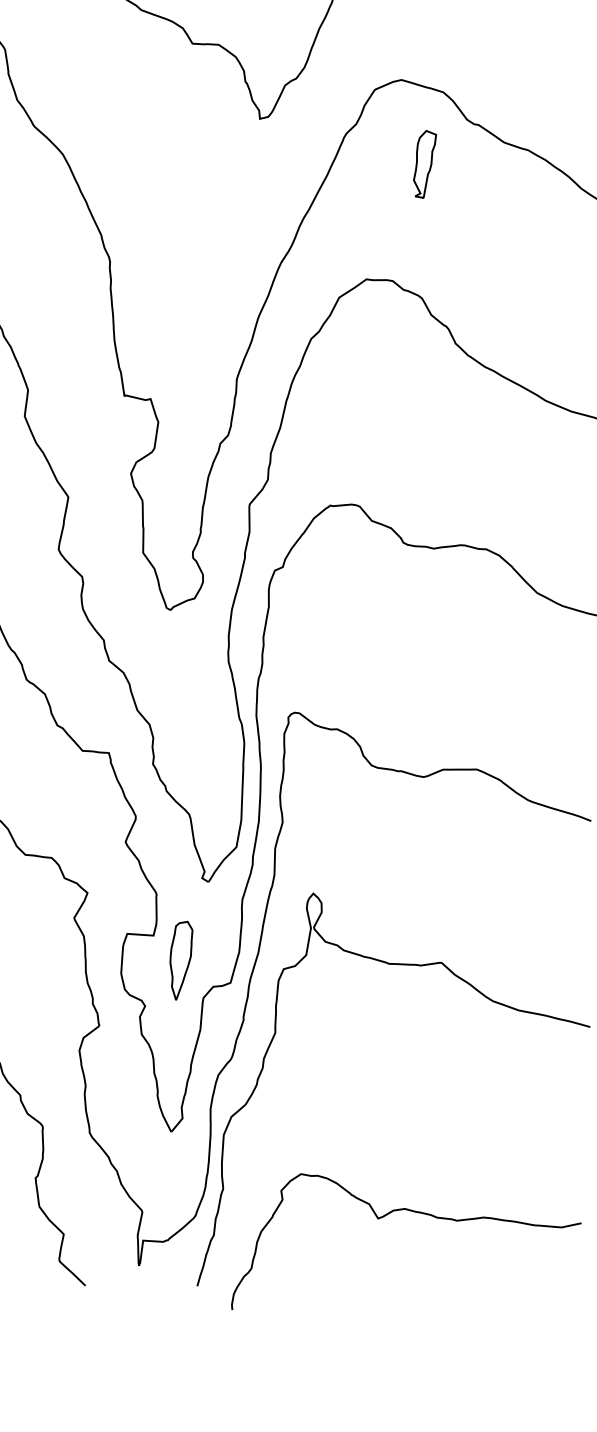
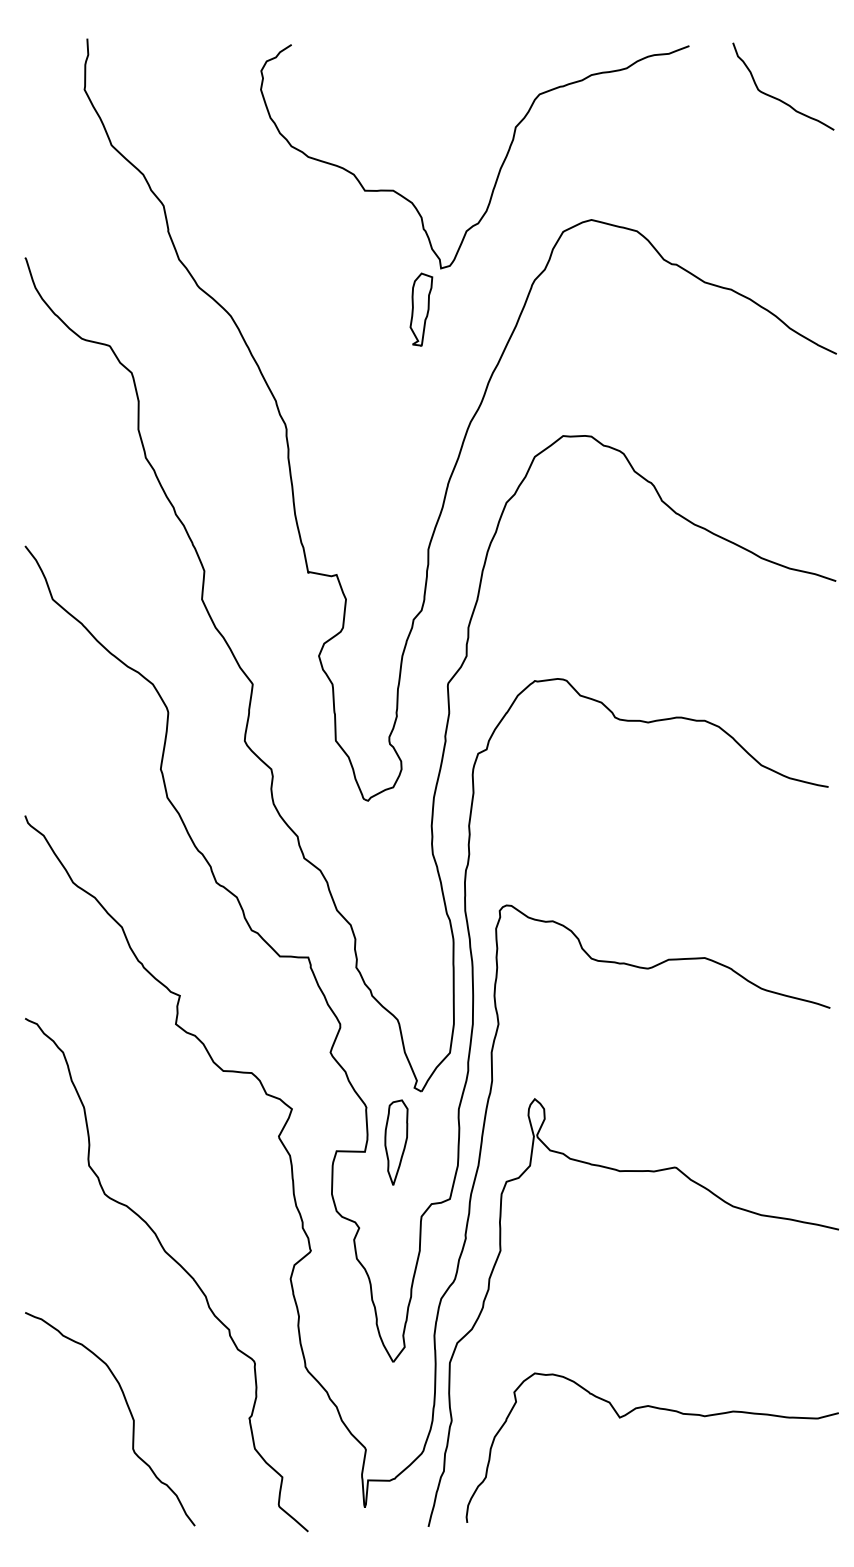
part: (424, 164) -> (421, 309), moved
part: (180, 960) -> (396, 1142), moved
curve: (414, 1212) -> (658, 1409), moved

